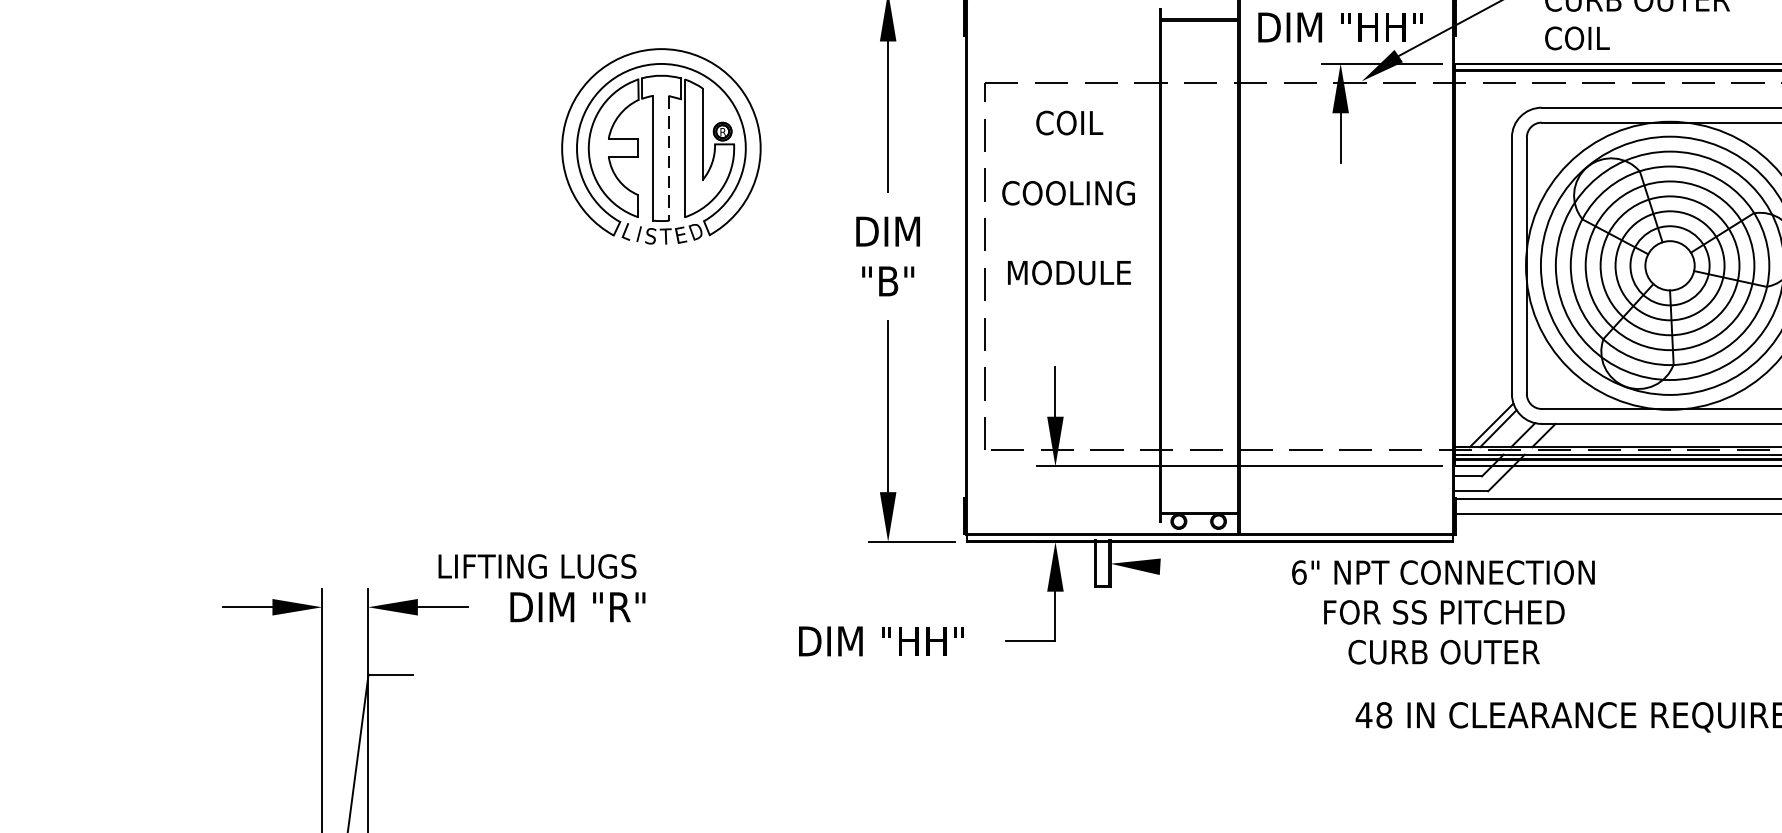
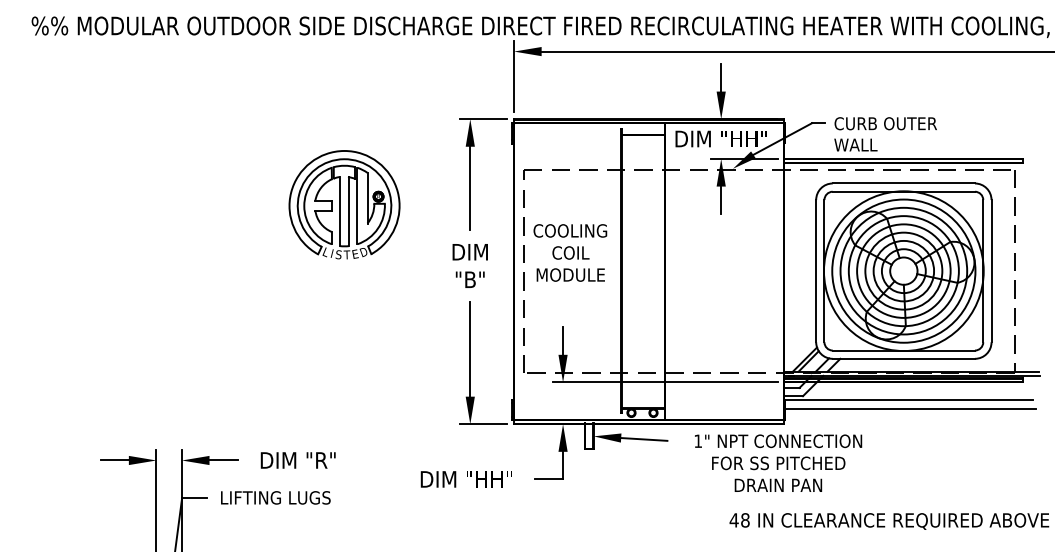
text: (1582, 37) -> (855, 144), COIL -> WALL
text: (1068, 122) -> (570, 252), moved
line: (668, 158) -> (348, 211), dashed -> solid
text: (536, 565) -> (275, 497), moved
line: (1202, 569) -> (644, 439), added
text: (1299, 573) -> (698, 441), 6" -> 1"
text: (1443, 652) -> (778, 485), CURB OUTER -> DRAIN PAN

